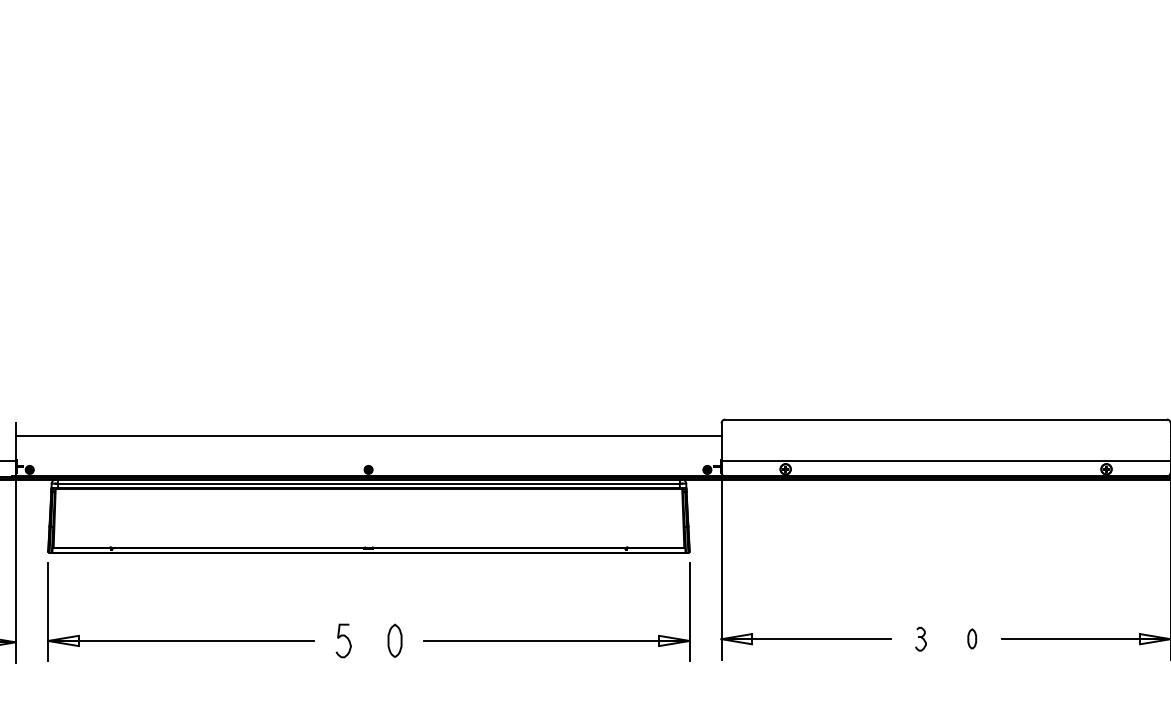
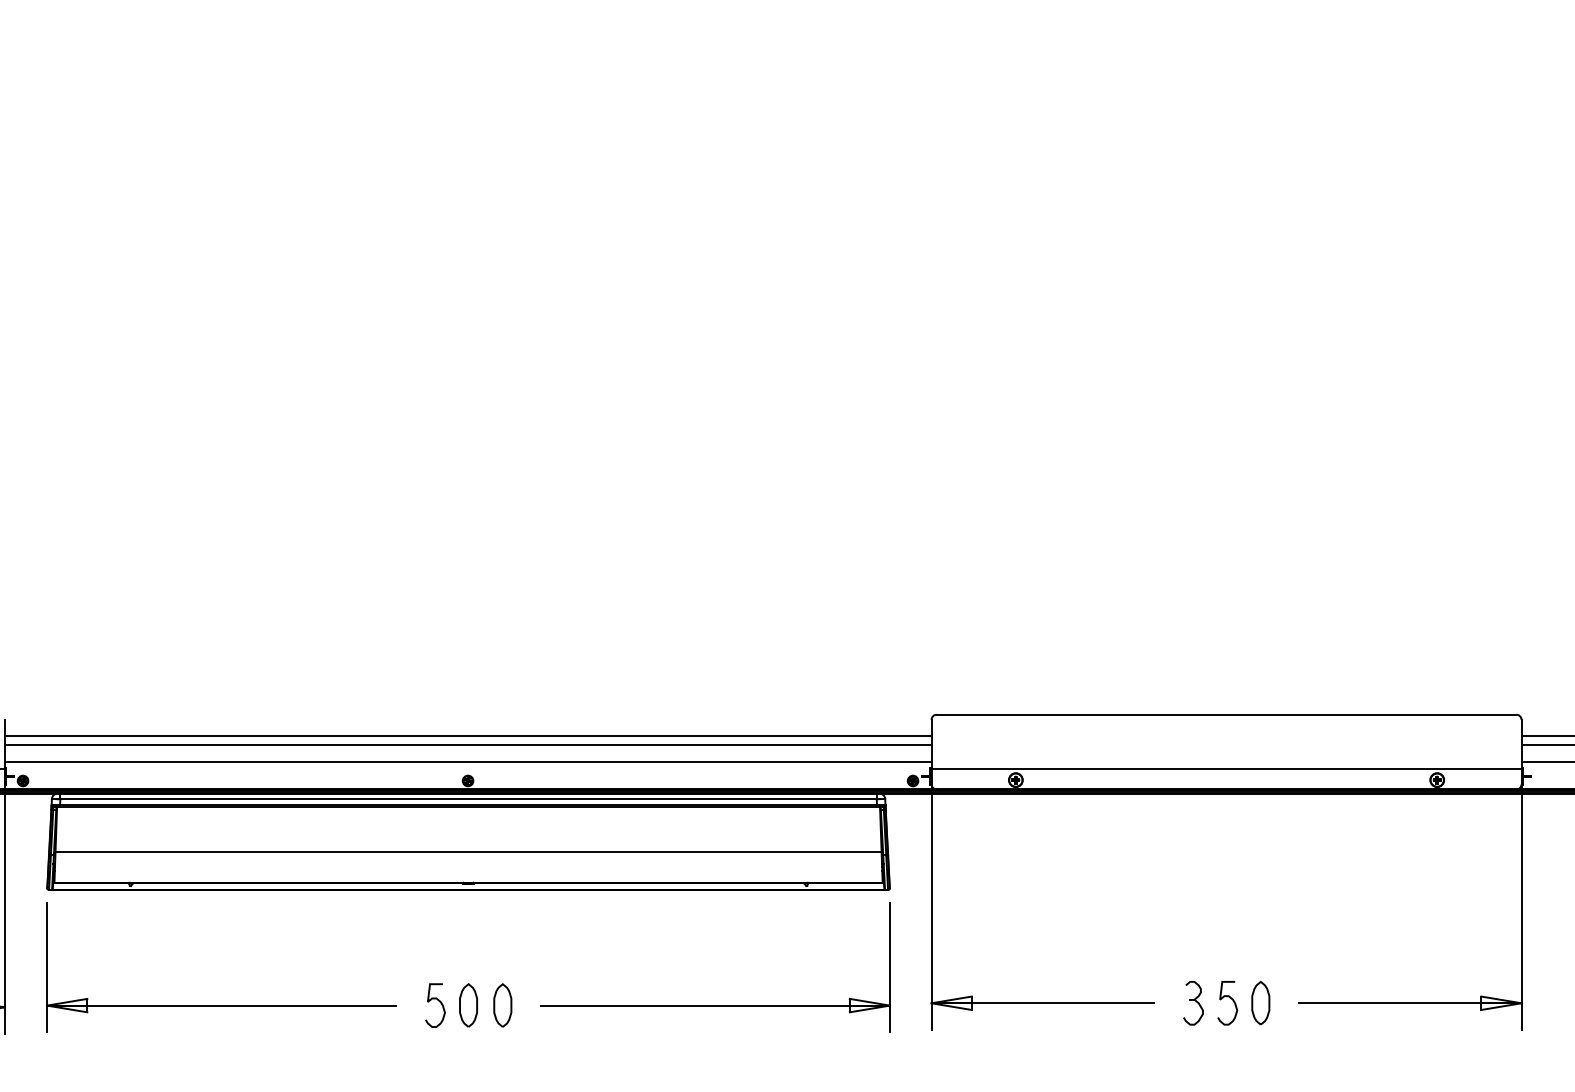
line: (368, 442) -> (467, 744), added
line: (368, 455) -> (467, 761), added
line: (368, 524) -> (468, 852), added
curve: (948, 635) -> (1229, 998), added
part: (971, 638) -> (1260, 1002), size x1.67
part: (920, 639) -> (1193, 1003), size x1.43
part: (368, 640) -> (468, 1005), added

